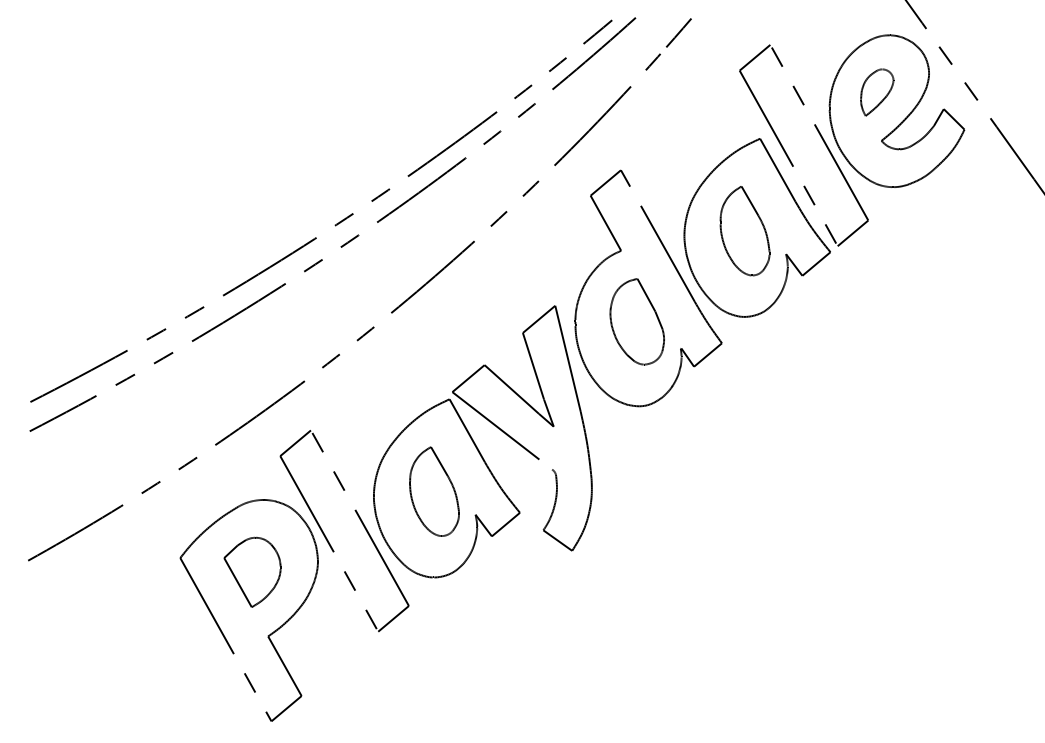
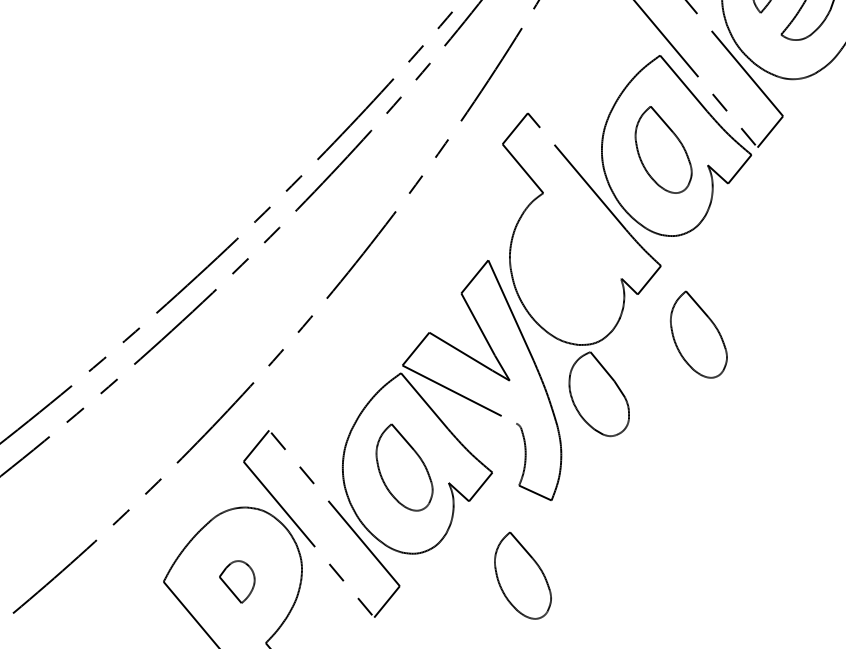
part: (636, 321) -> (597, 394), moved
part: (744, 417) -> (697, 335), added
part: (252, 571) -> (237, 581), size x0.6
part: (529, 618) -> (521, 575), added

